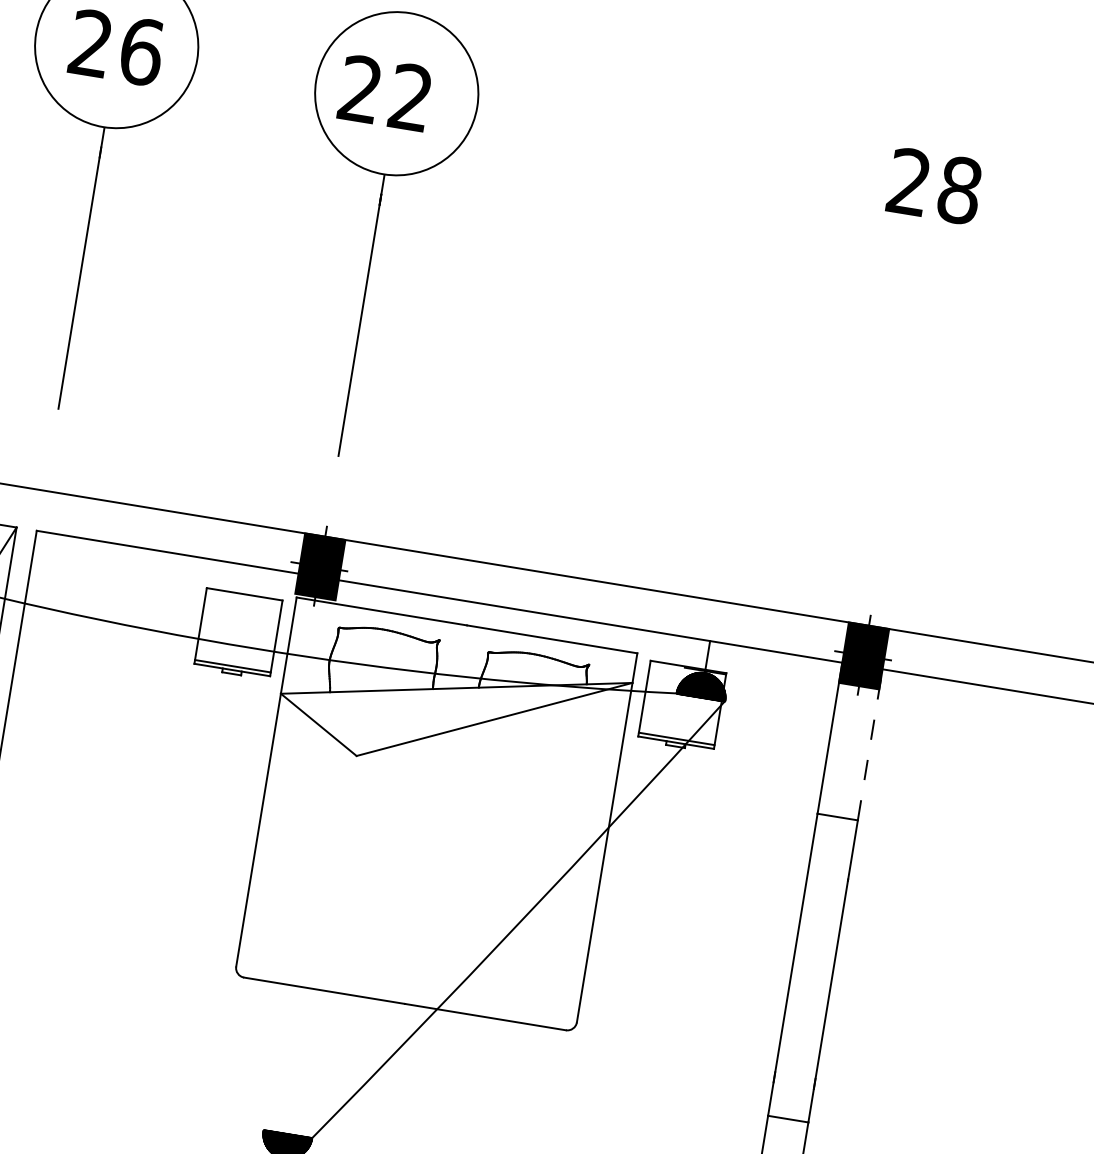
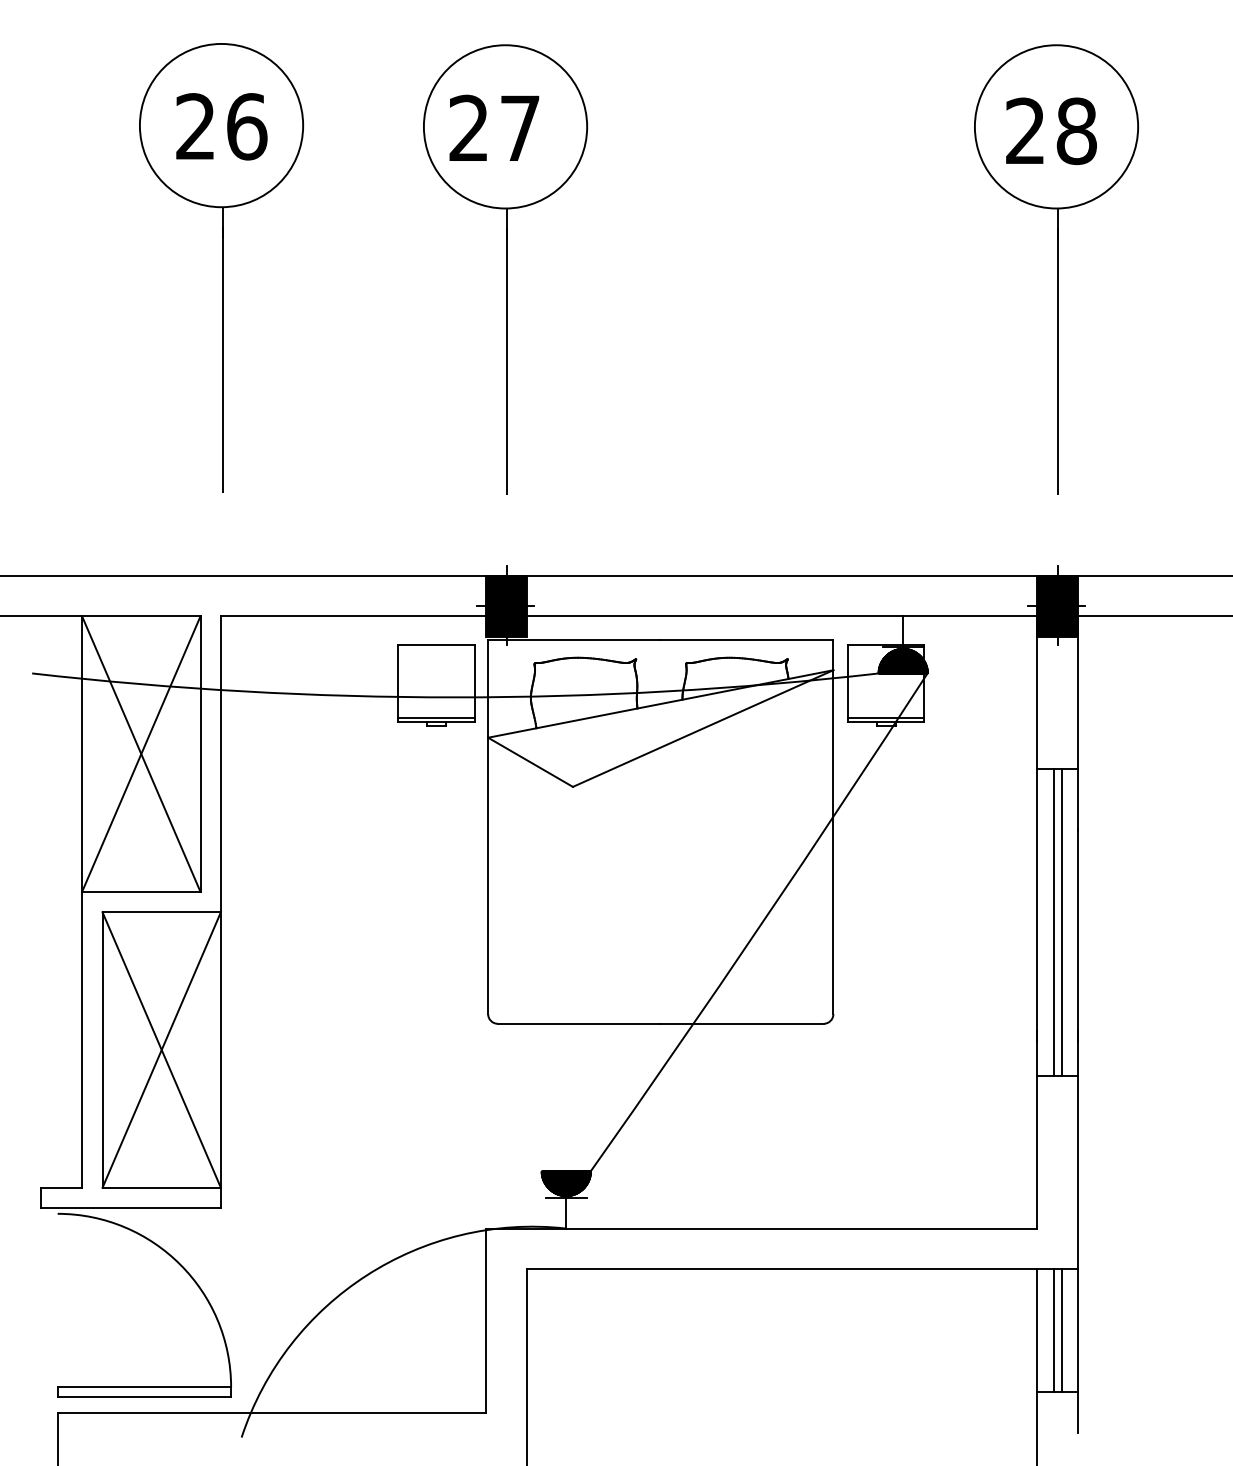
text: (410, 96) -> (519, 127), 22 -> 27
part: (917, 323) -> (1056, 269), added
line: (869, 744) -> (1077, 692), dashed -> solid
line: (808, 967) -> (1053, 922), added
line: (816, 968) -> (1061, 922), added

